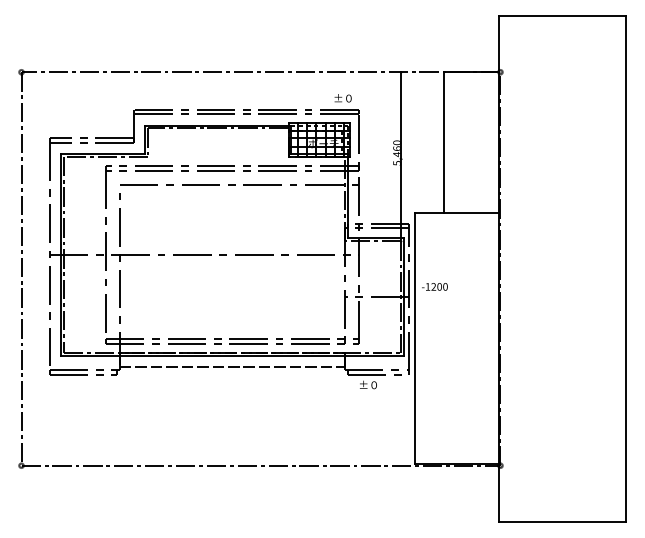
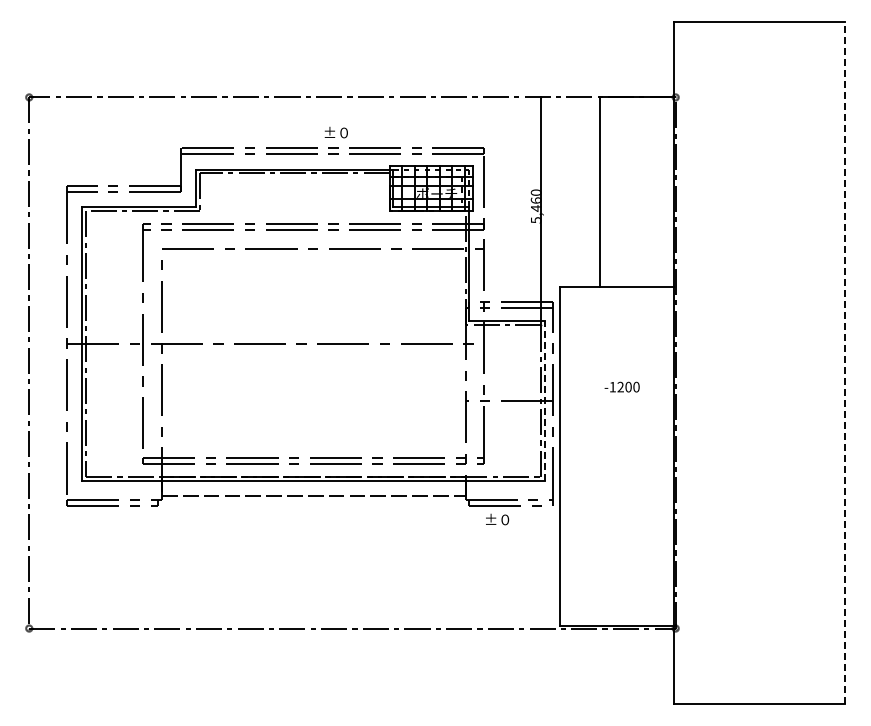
text: (342, 98) -> (335, 132), moved
line: (625, 268) -> (844, 362), solid -> dashed
text: (434, 286) -> (621, 386), moved
line: (403, 296) -> (545, 400), solid -> dashed

